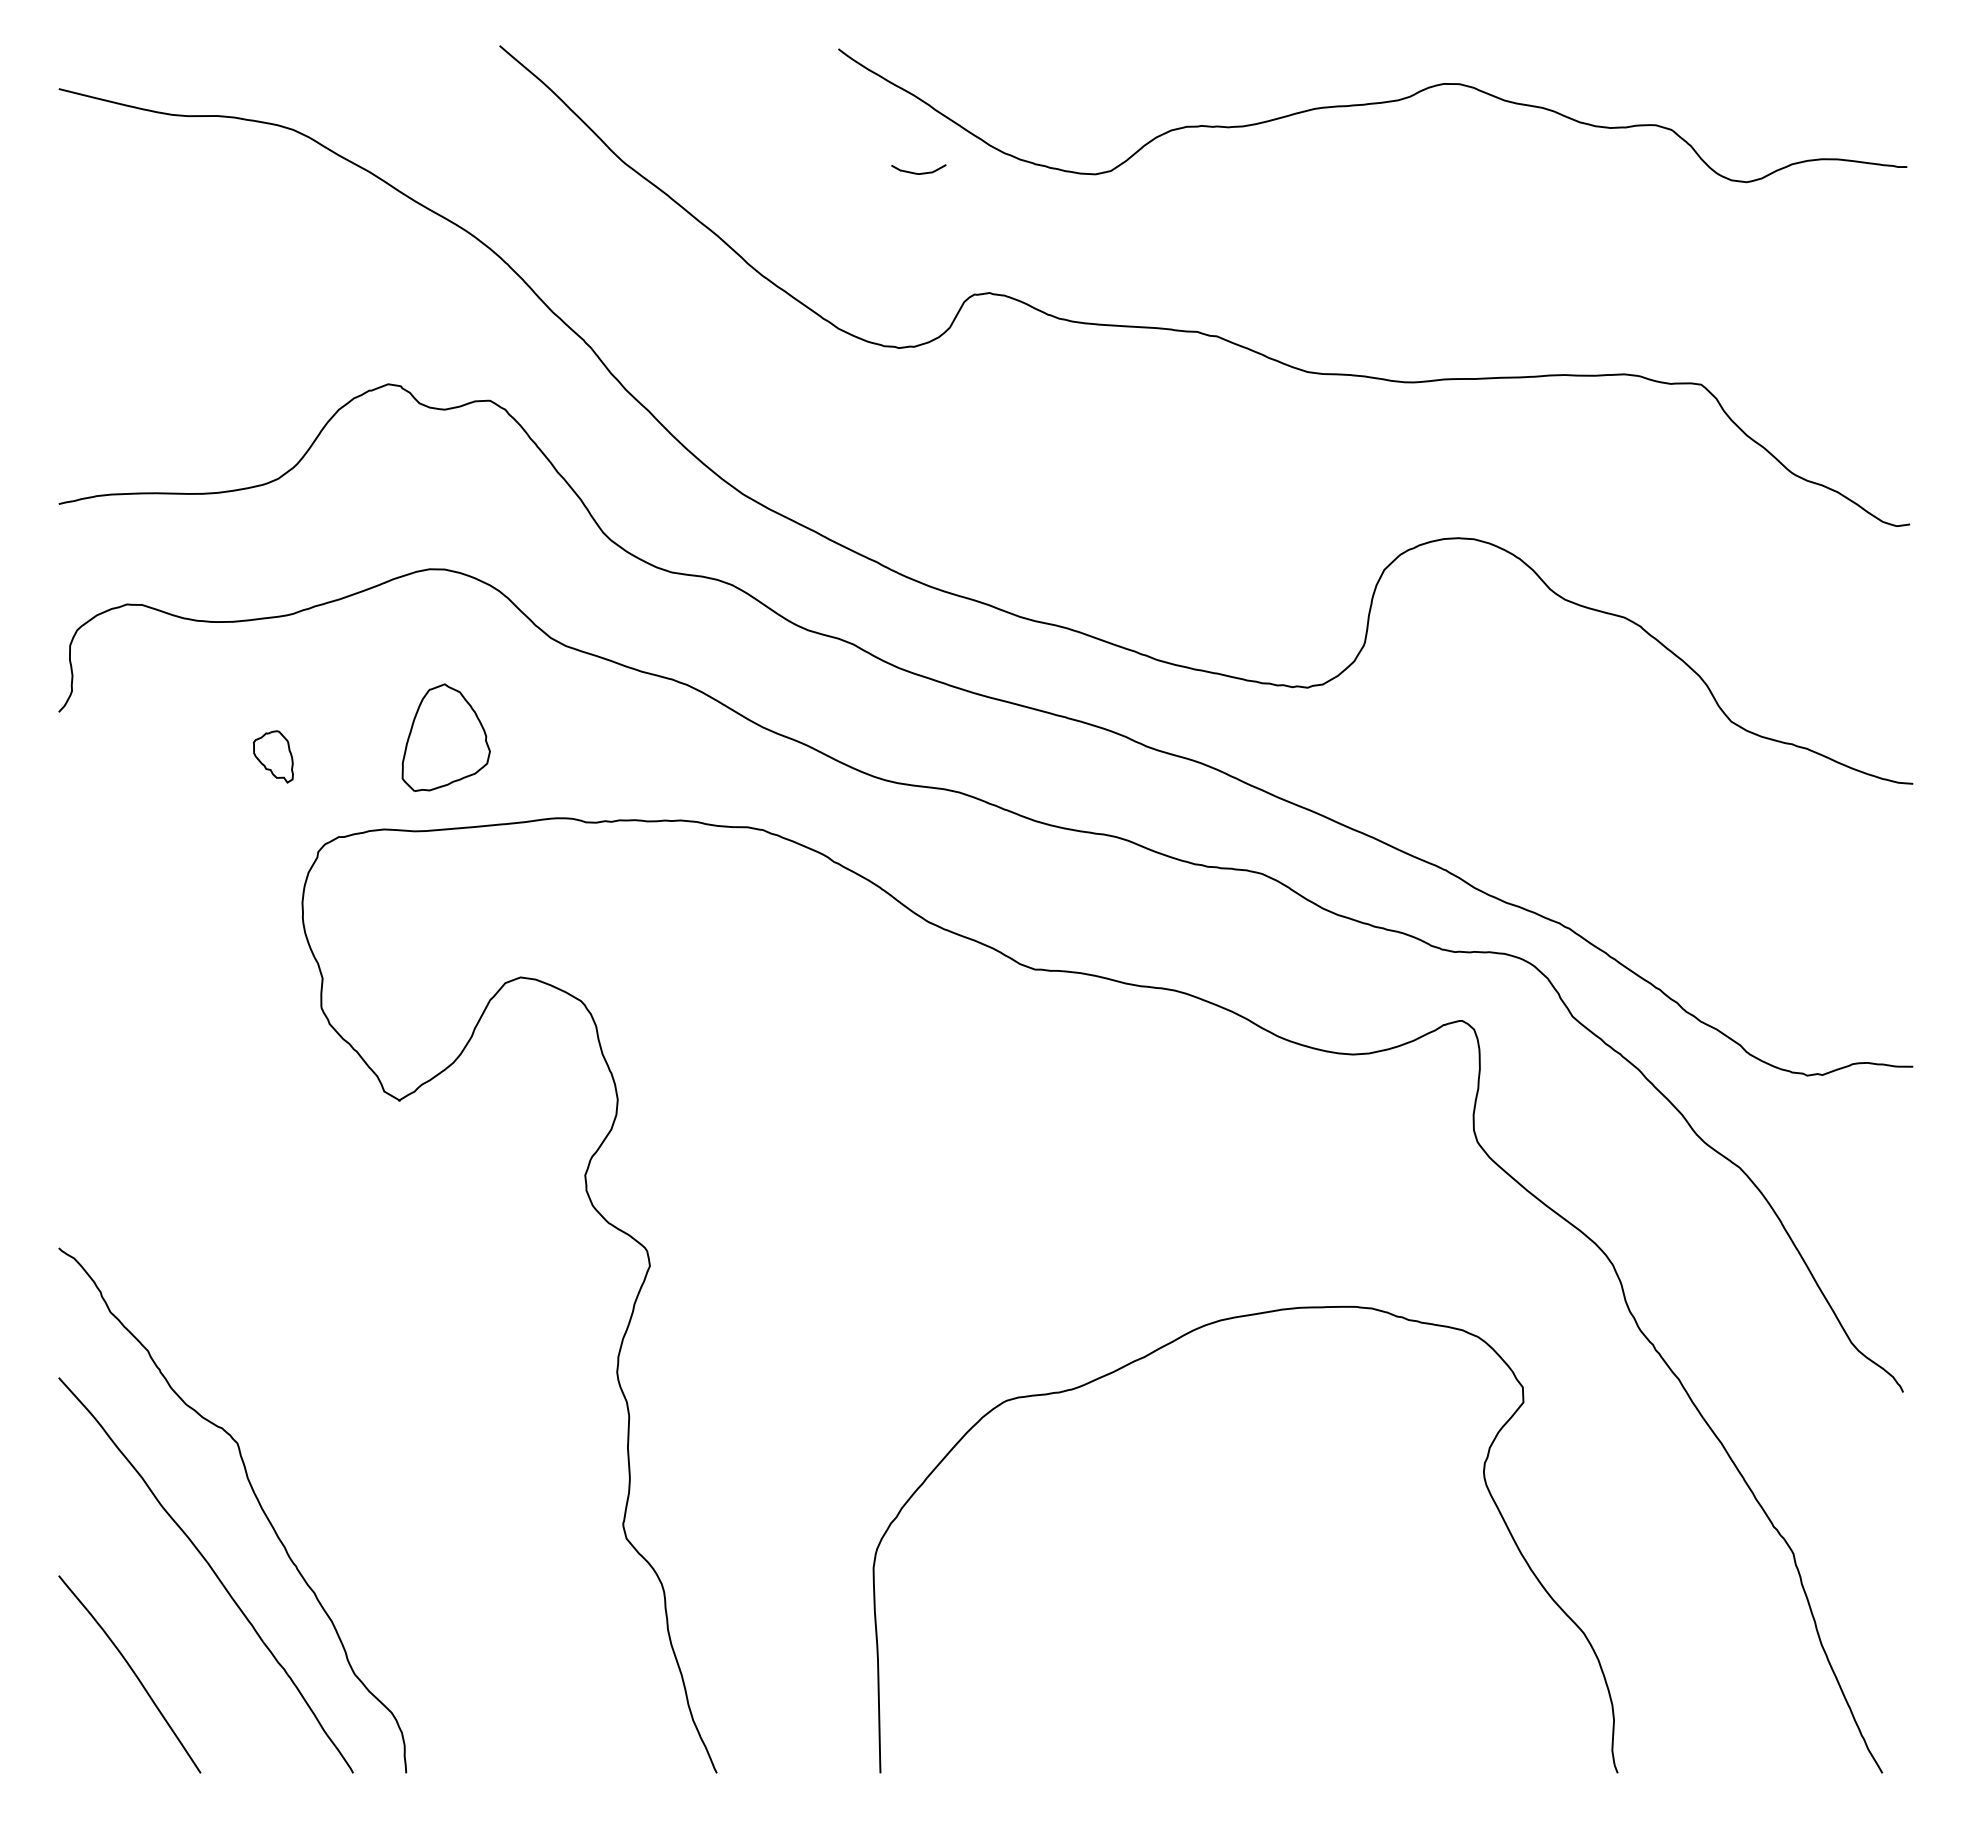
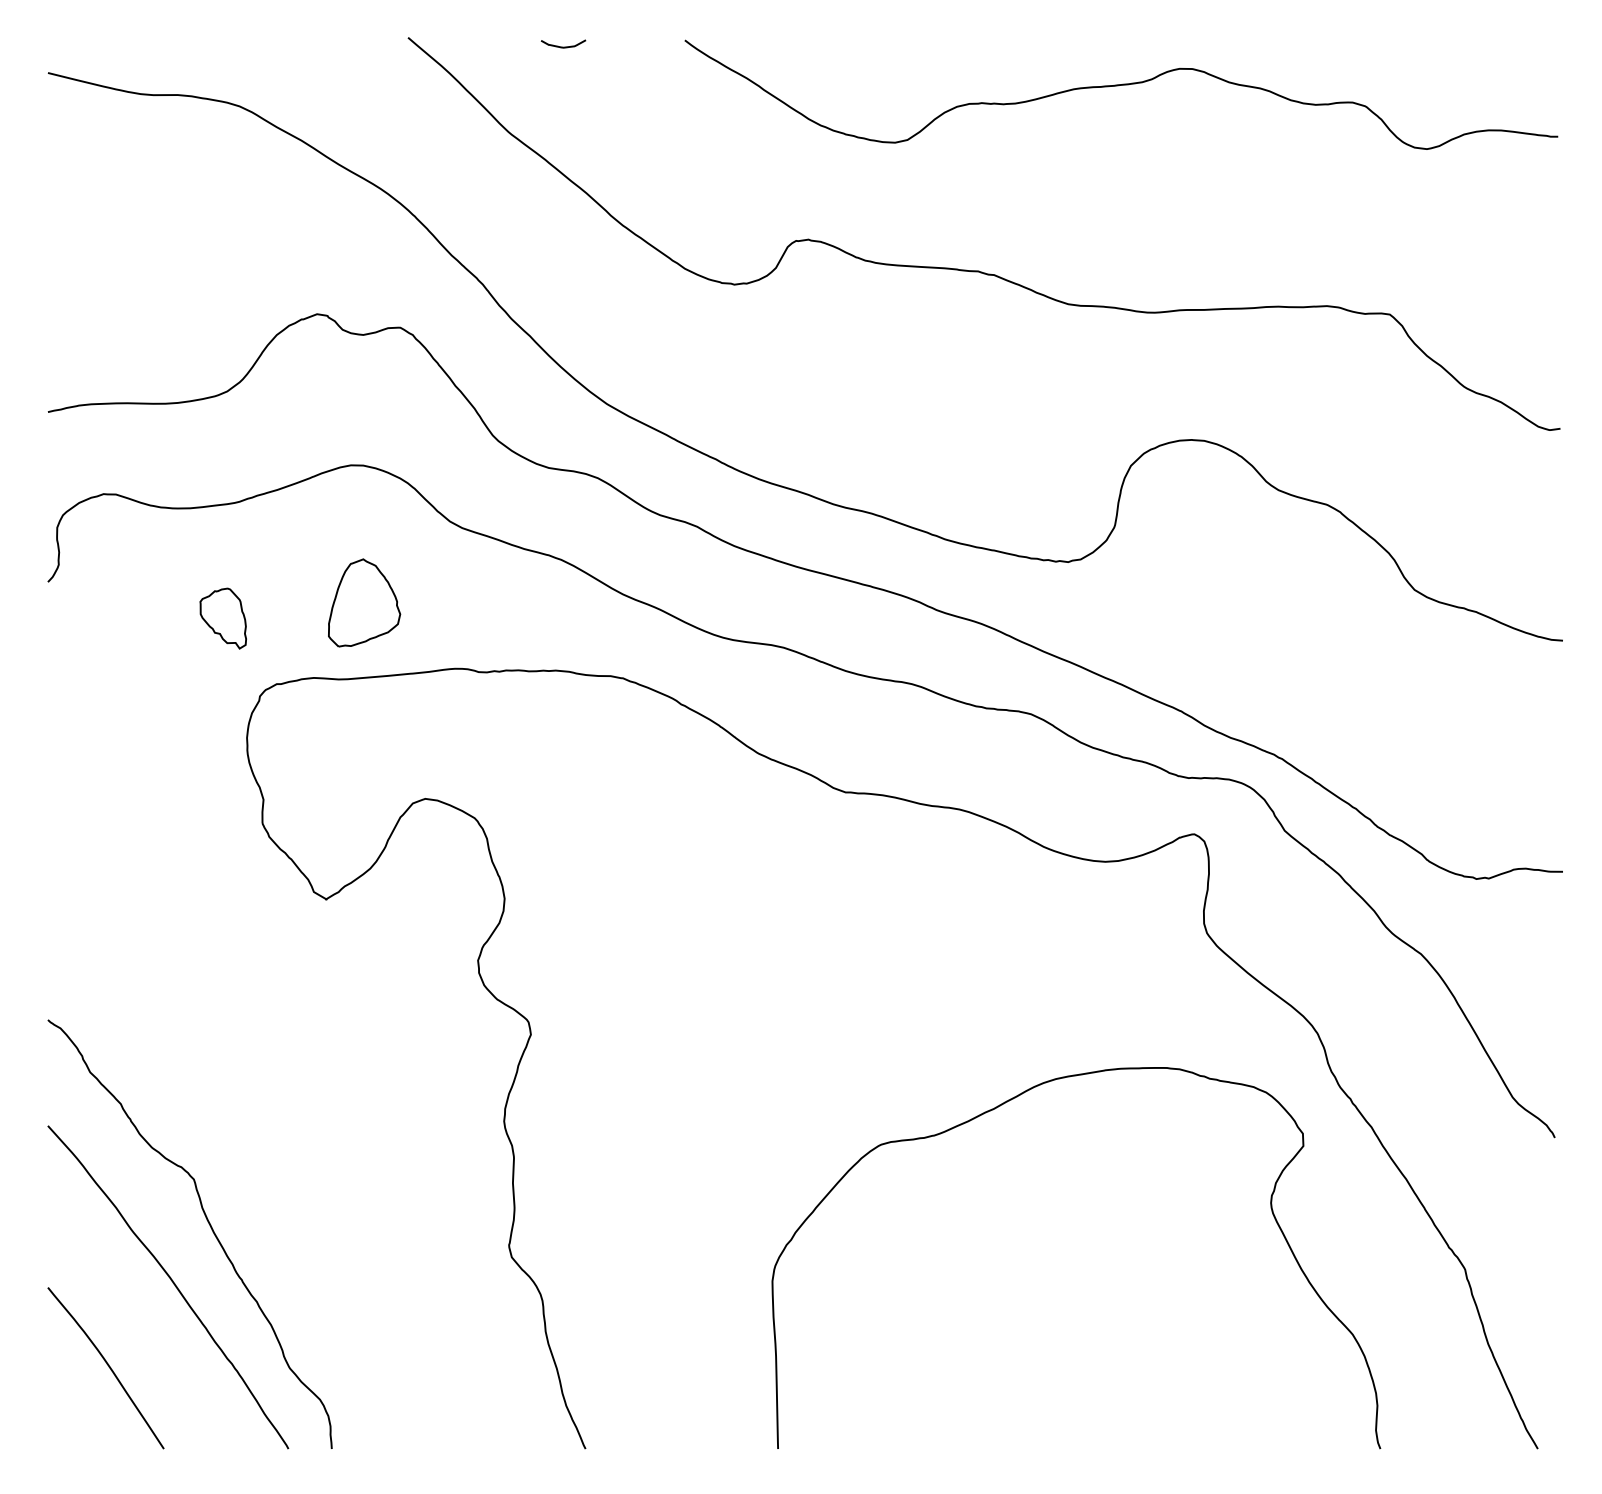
curve: (916, 172) -> (561, 46), moved
part: (273, 756) -> (223, 618), size x1.43
curve: (1151, 1354) -> (999, 1106), moved

